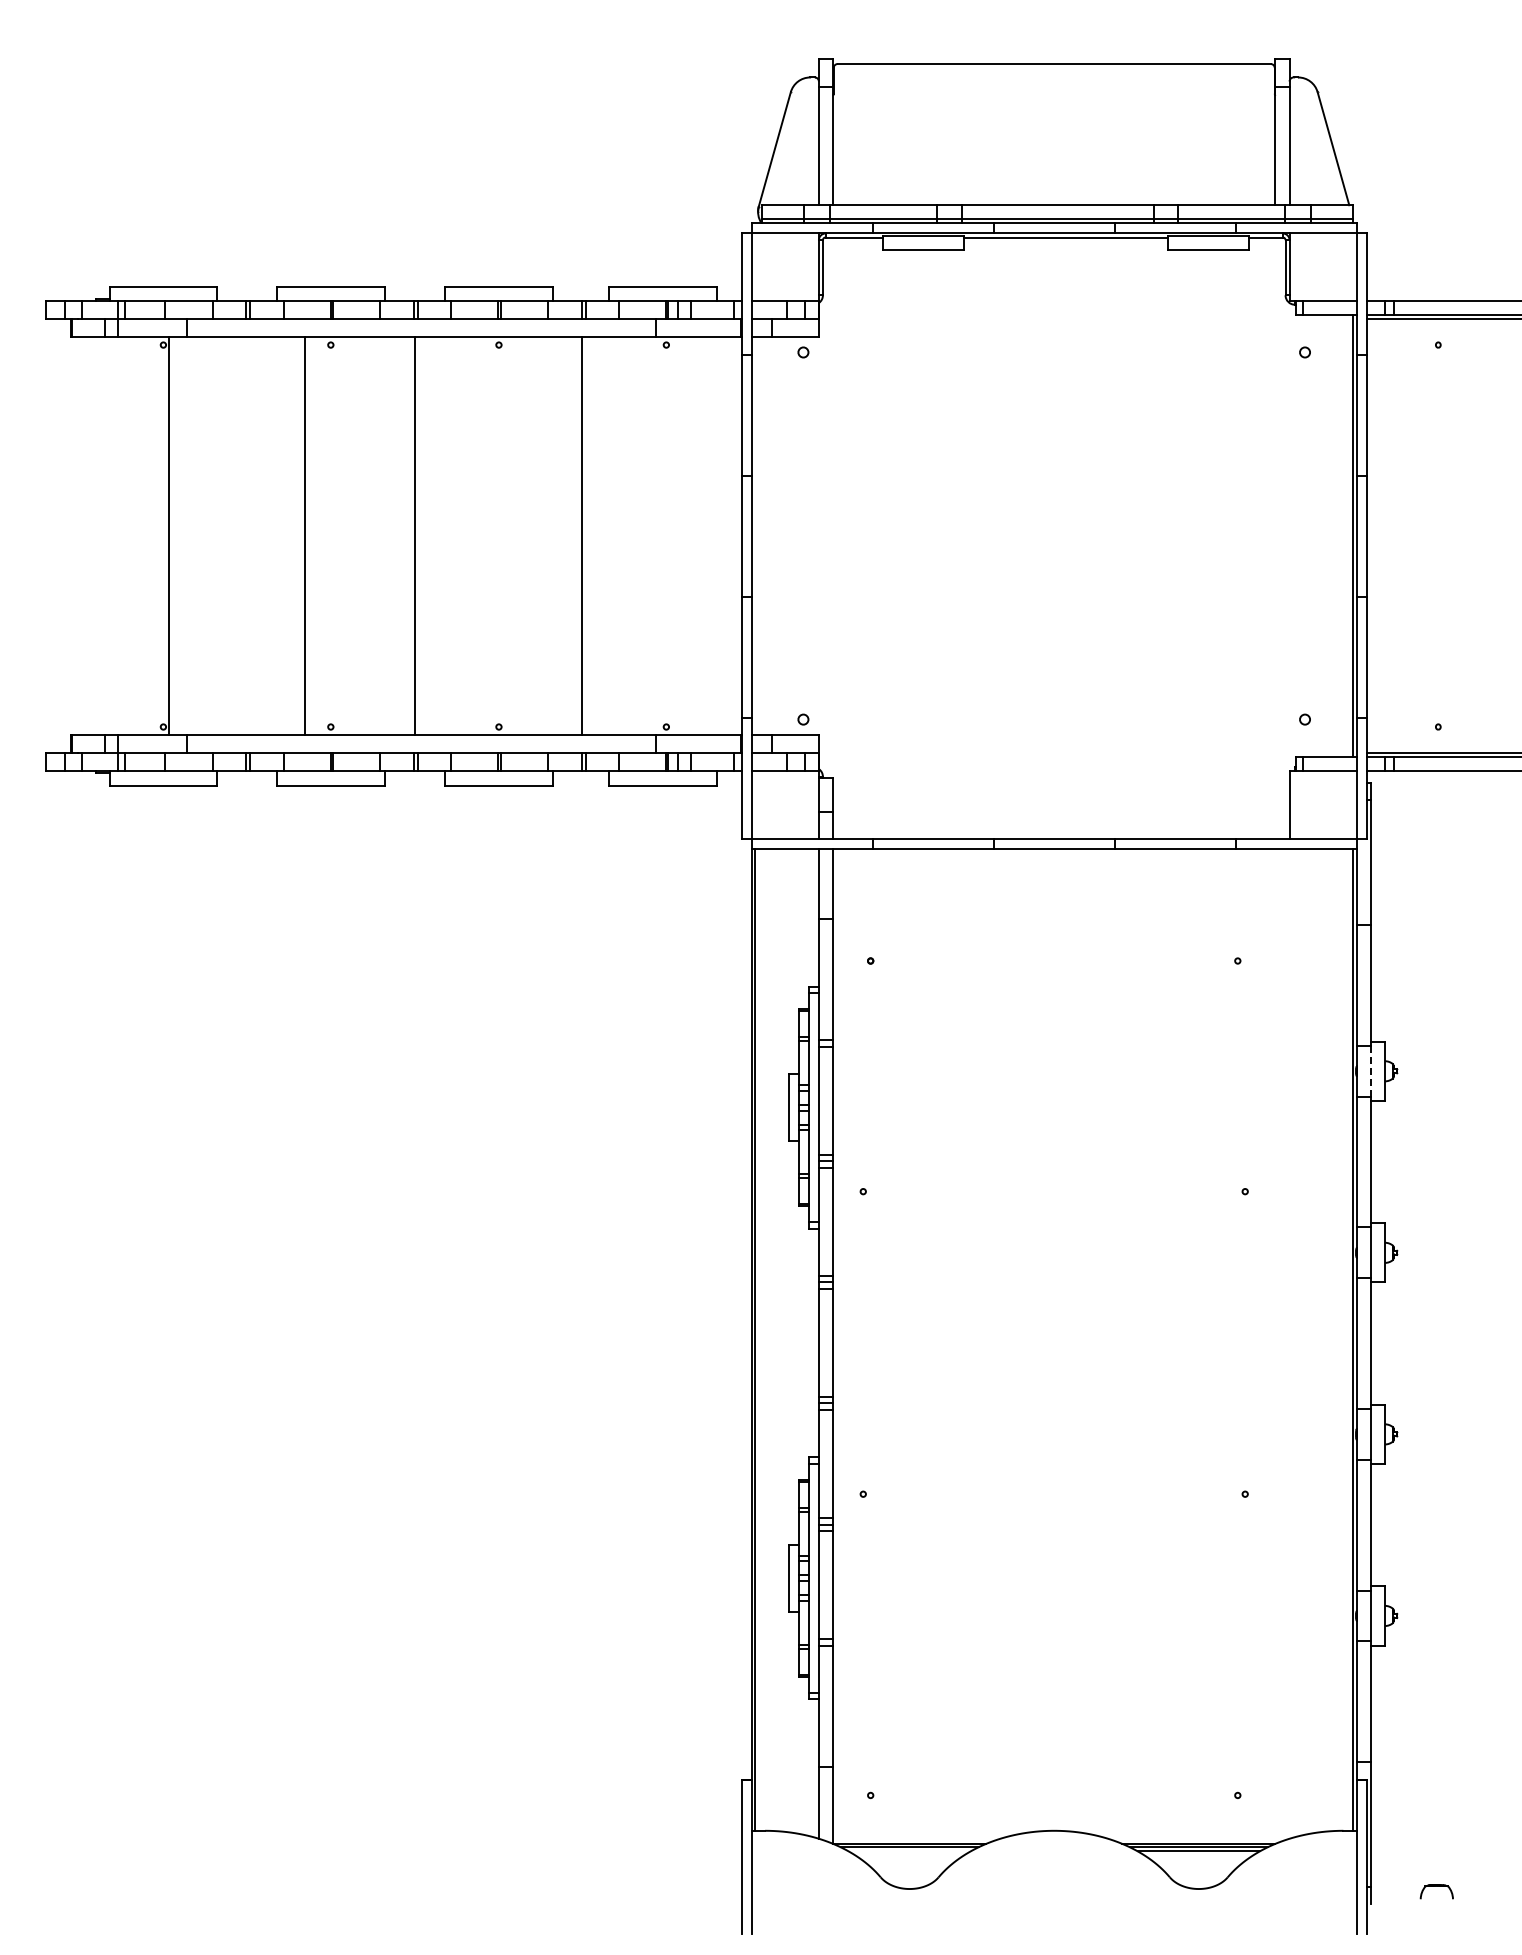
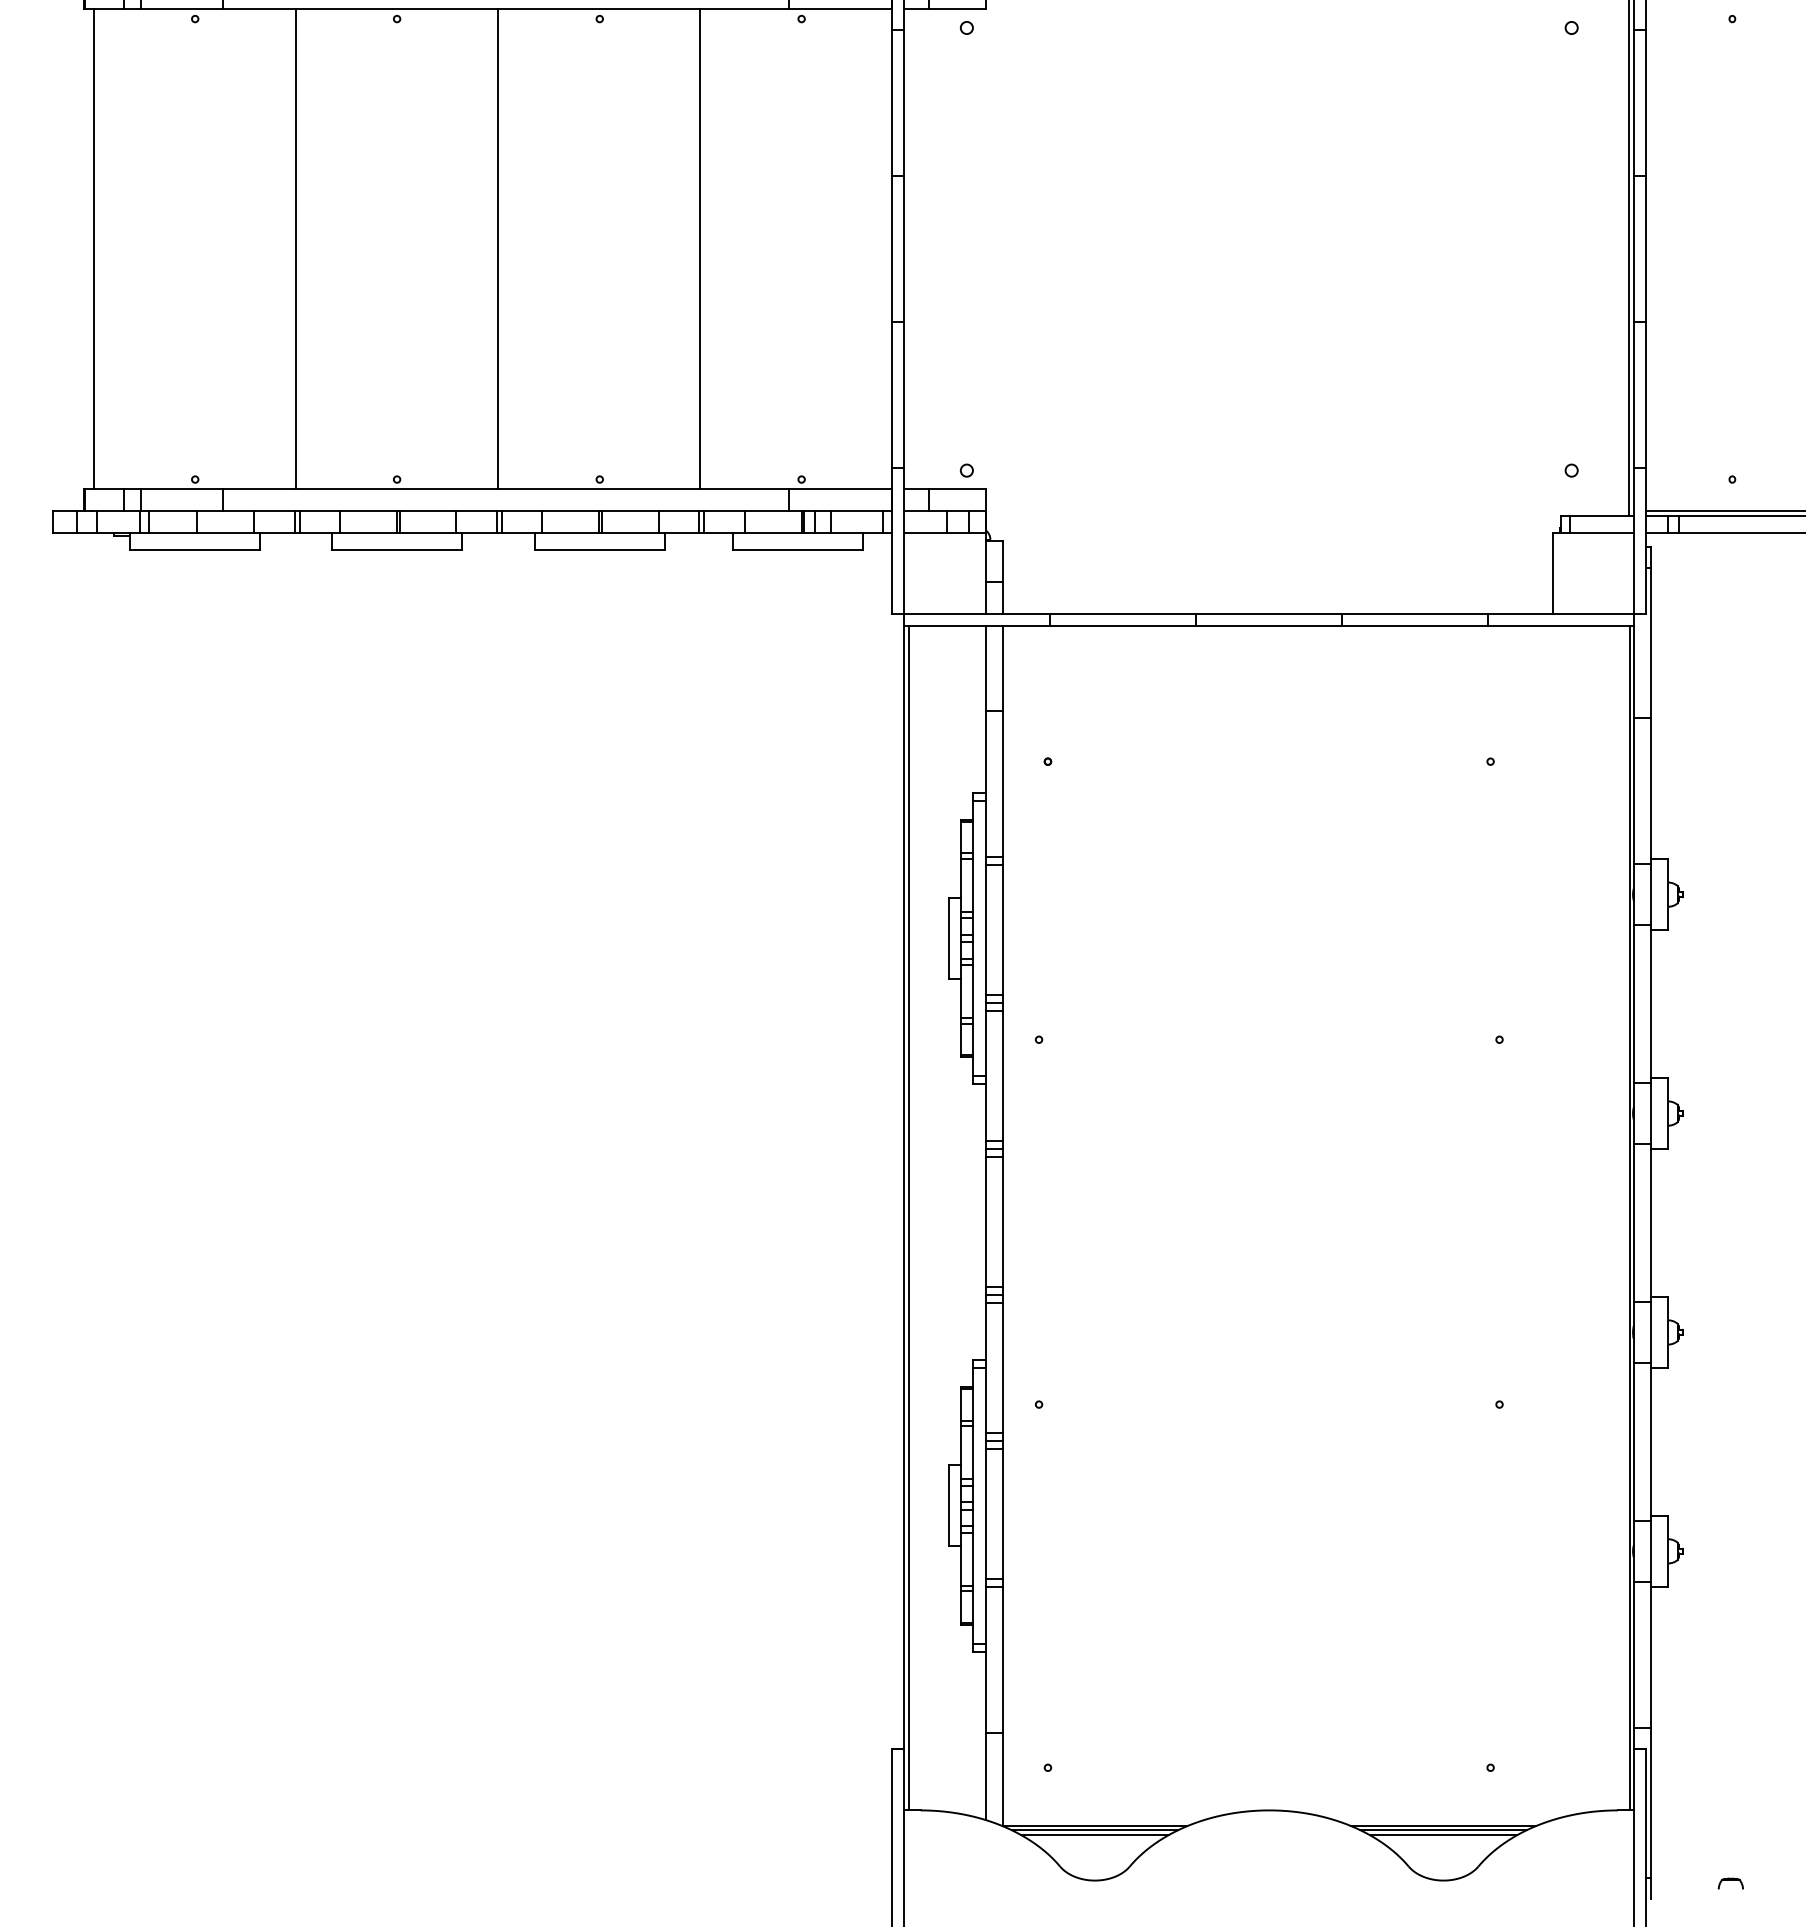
line: (169, 536) -> (94, 249), moved
line: (304, 536) -> (295, 249), moved
line: (1370, 1071) -> (1650, 894), dashed -> solid
line: (909, 1851) -> (1094, 1835), added
part: (1437, 1891) -> (1731, 1883), size x0.62

